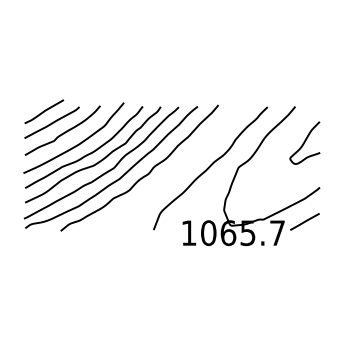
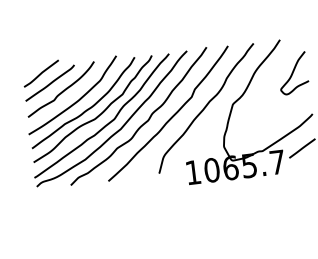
curve: (173, 172) -> (171, 116), added

